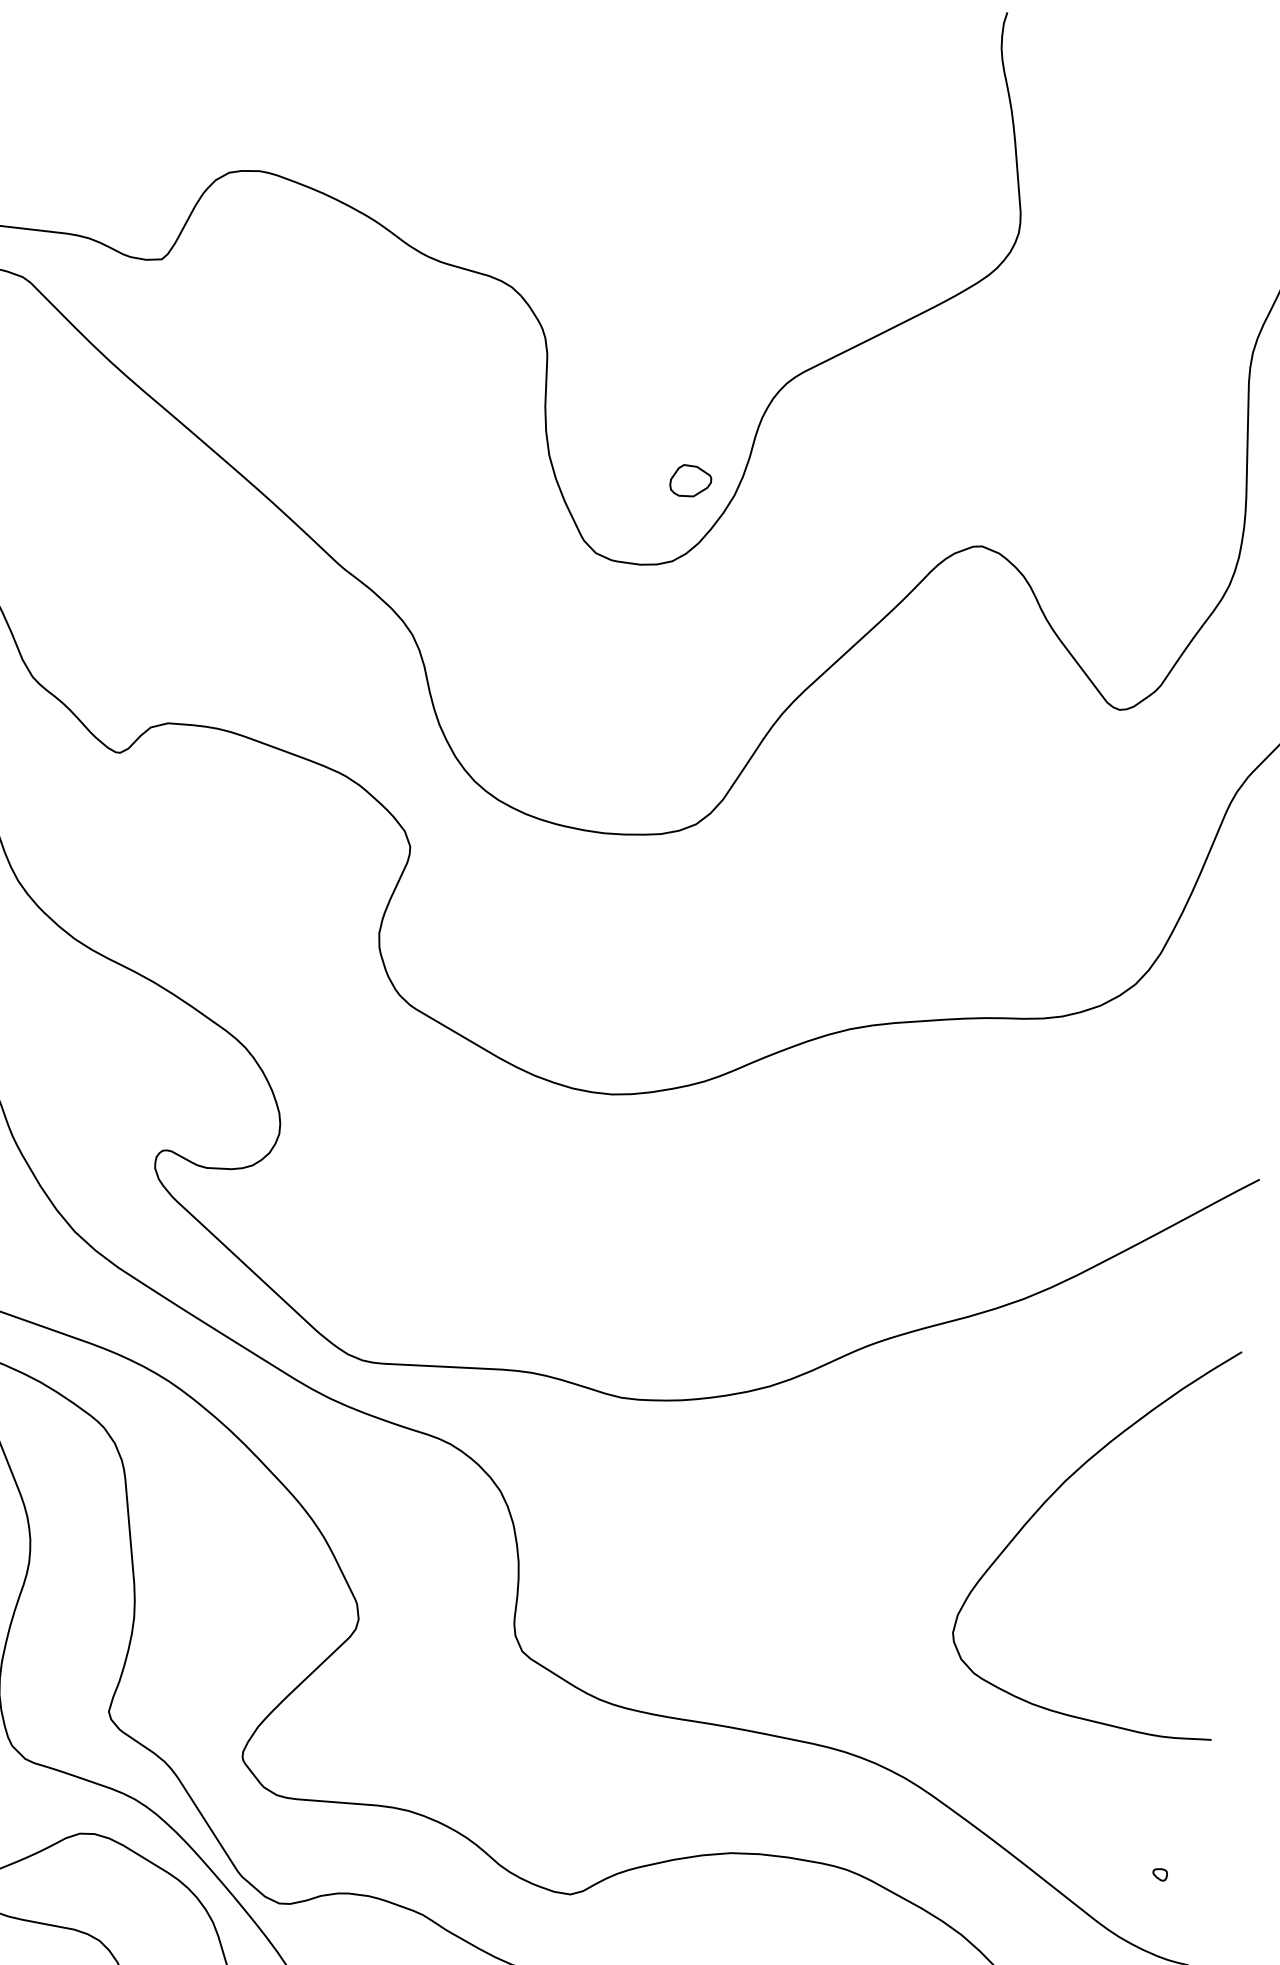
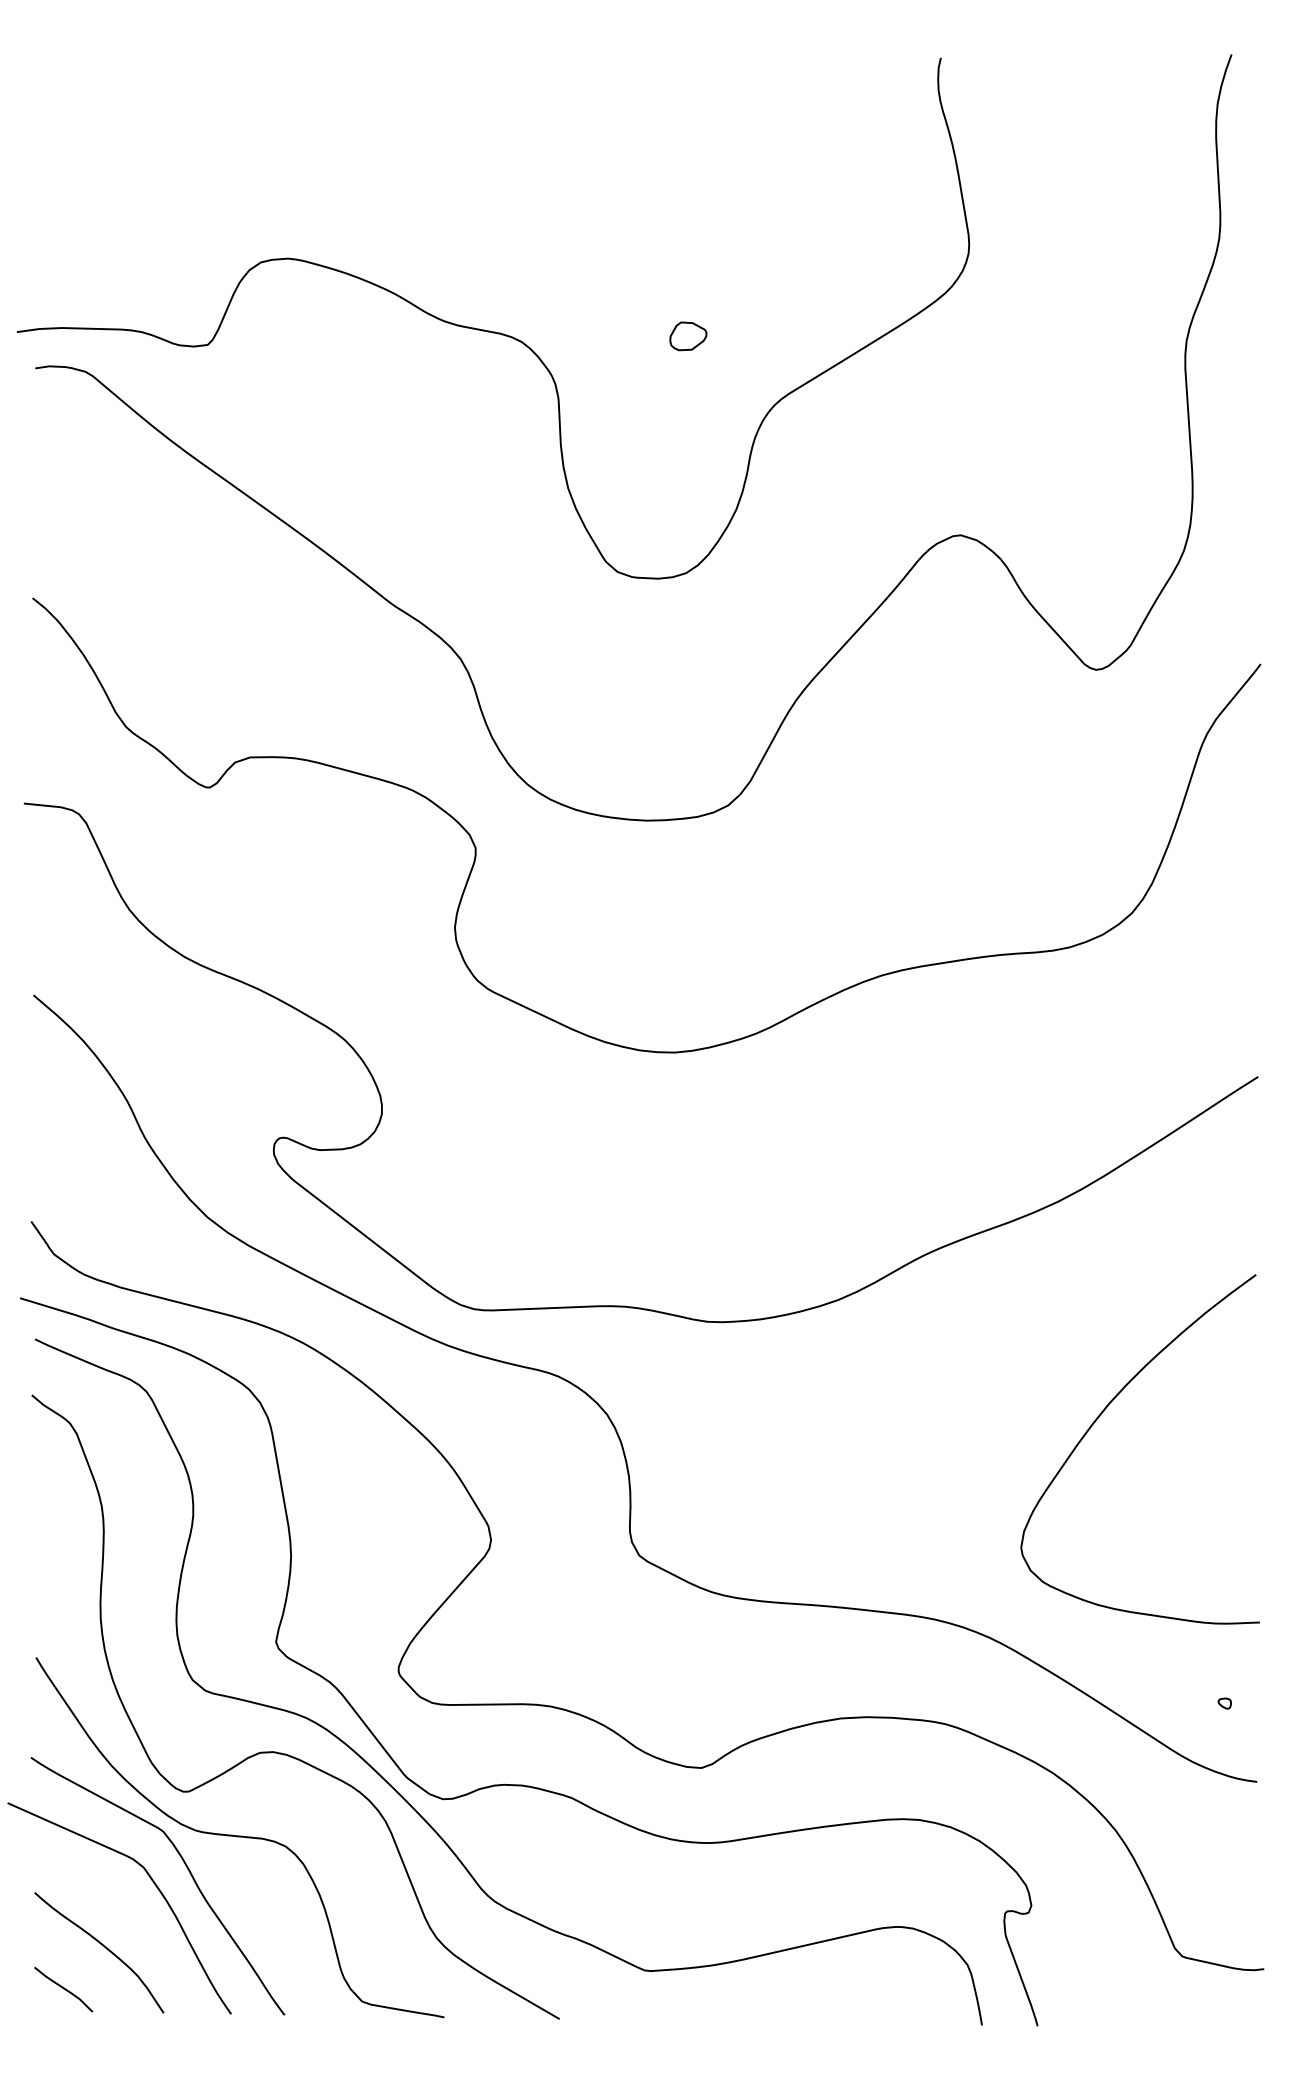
part: (690, 481) -> (688, 336), moved
curve: (1054, 1494) -> (1100, 1416), moved

